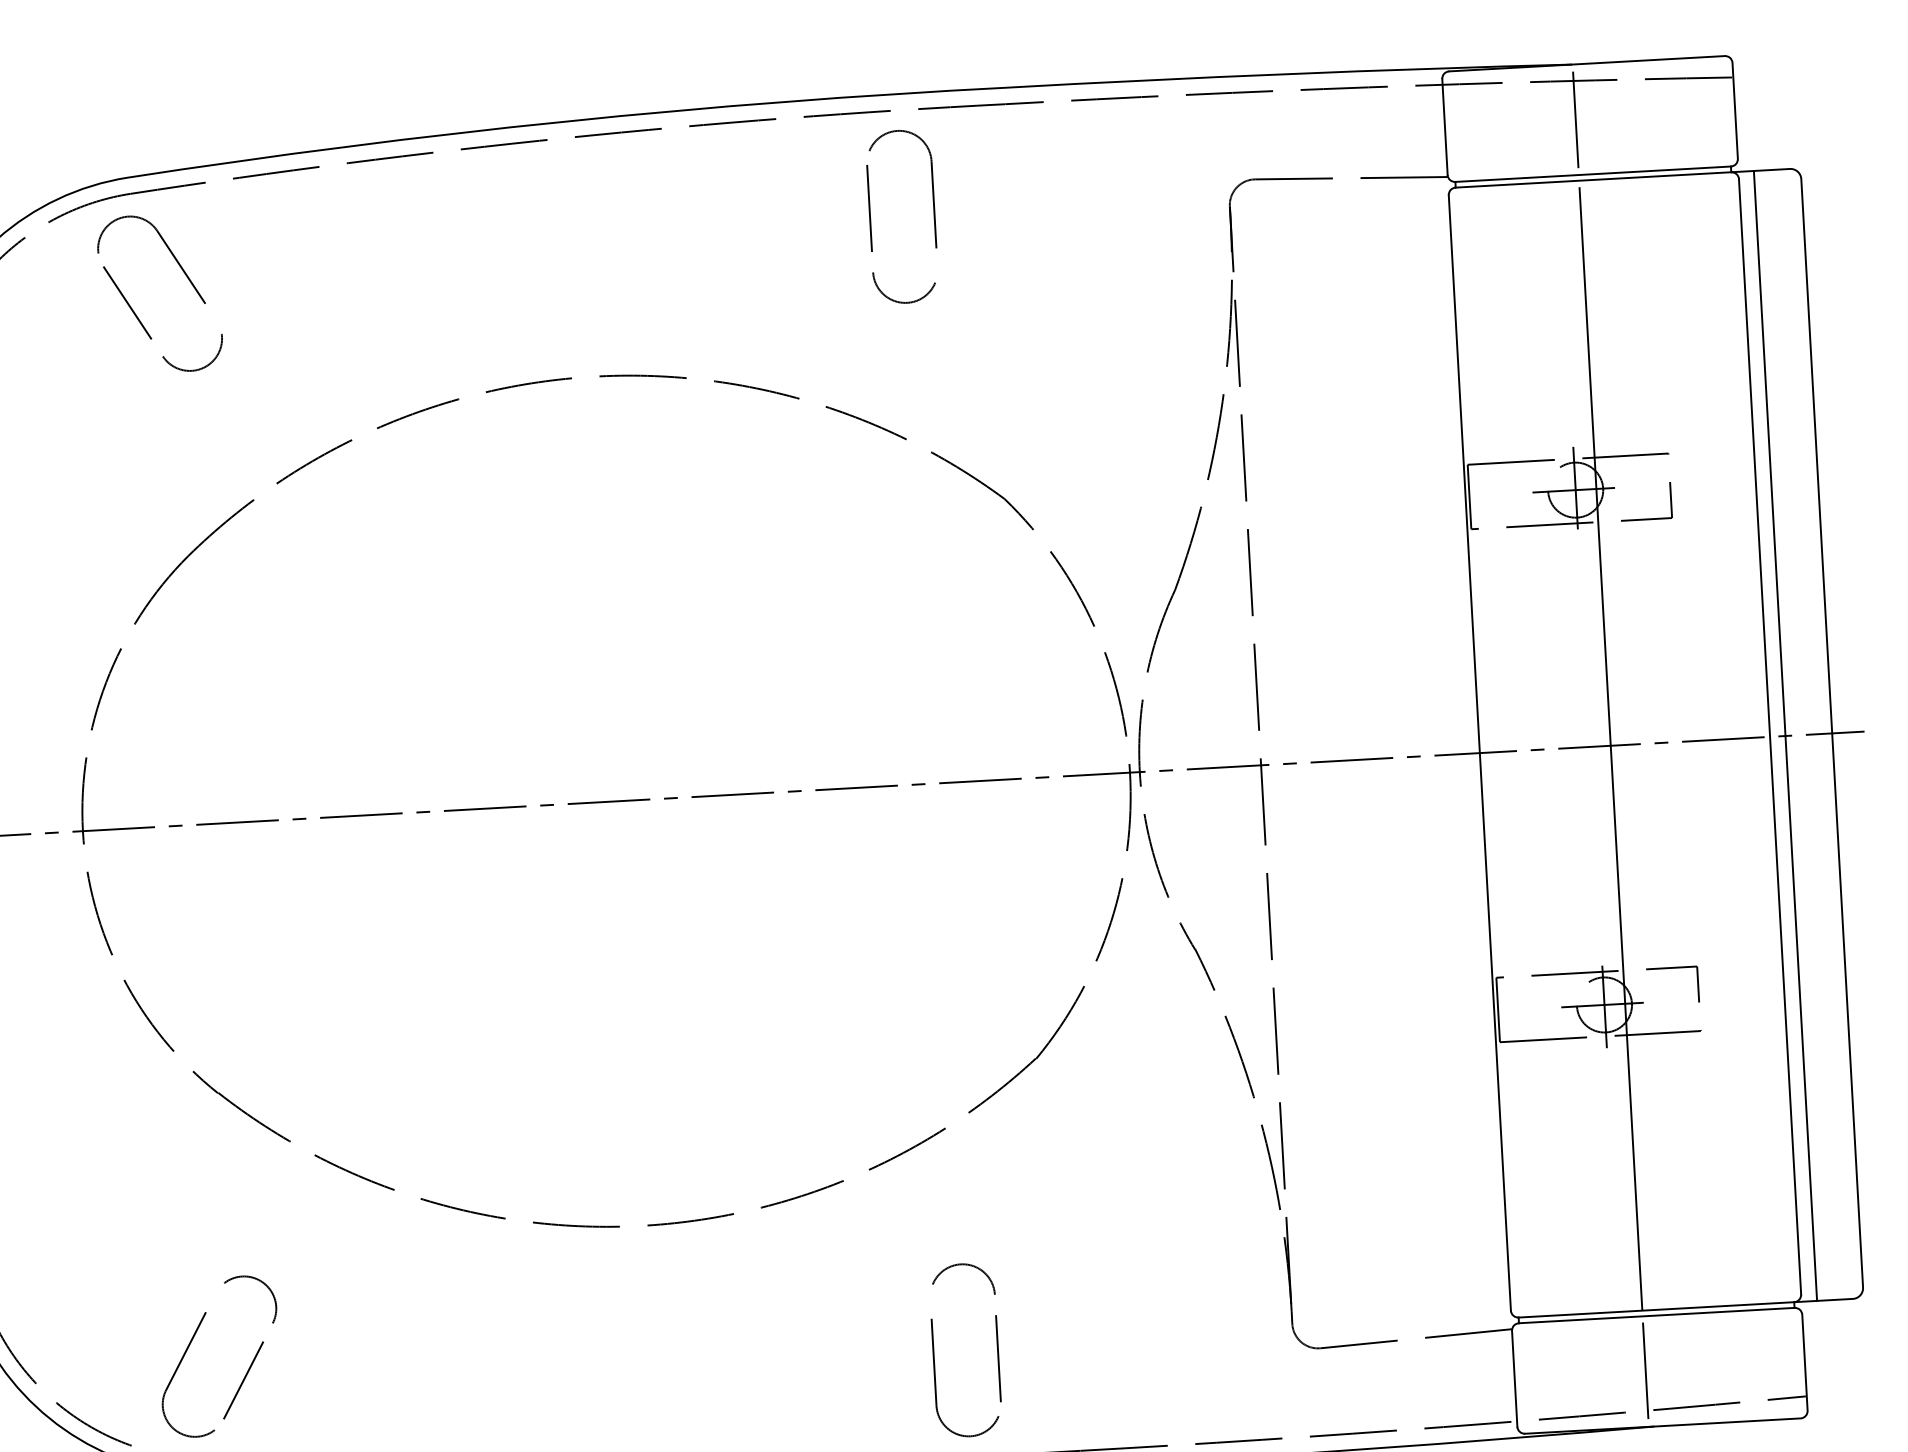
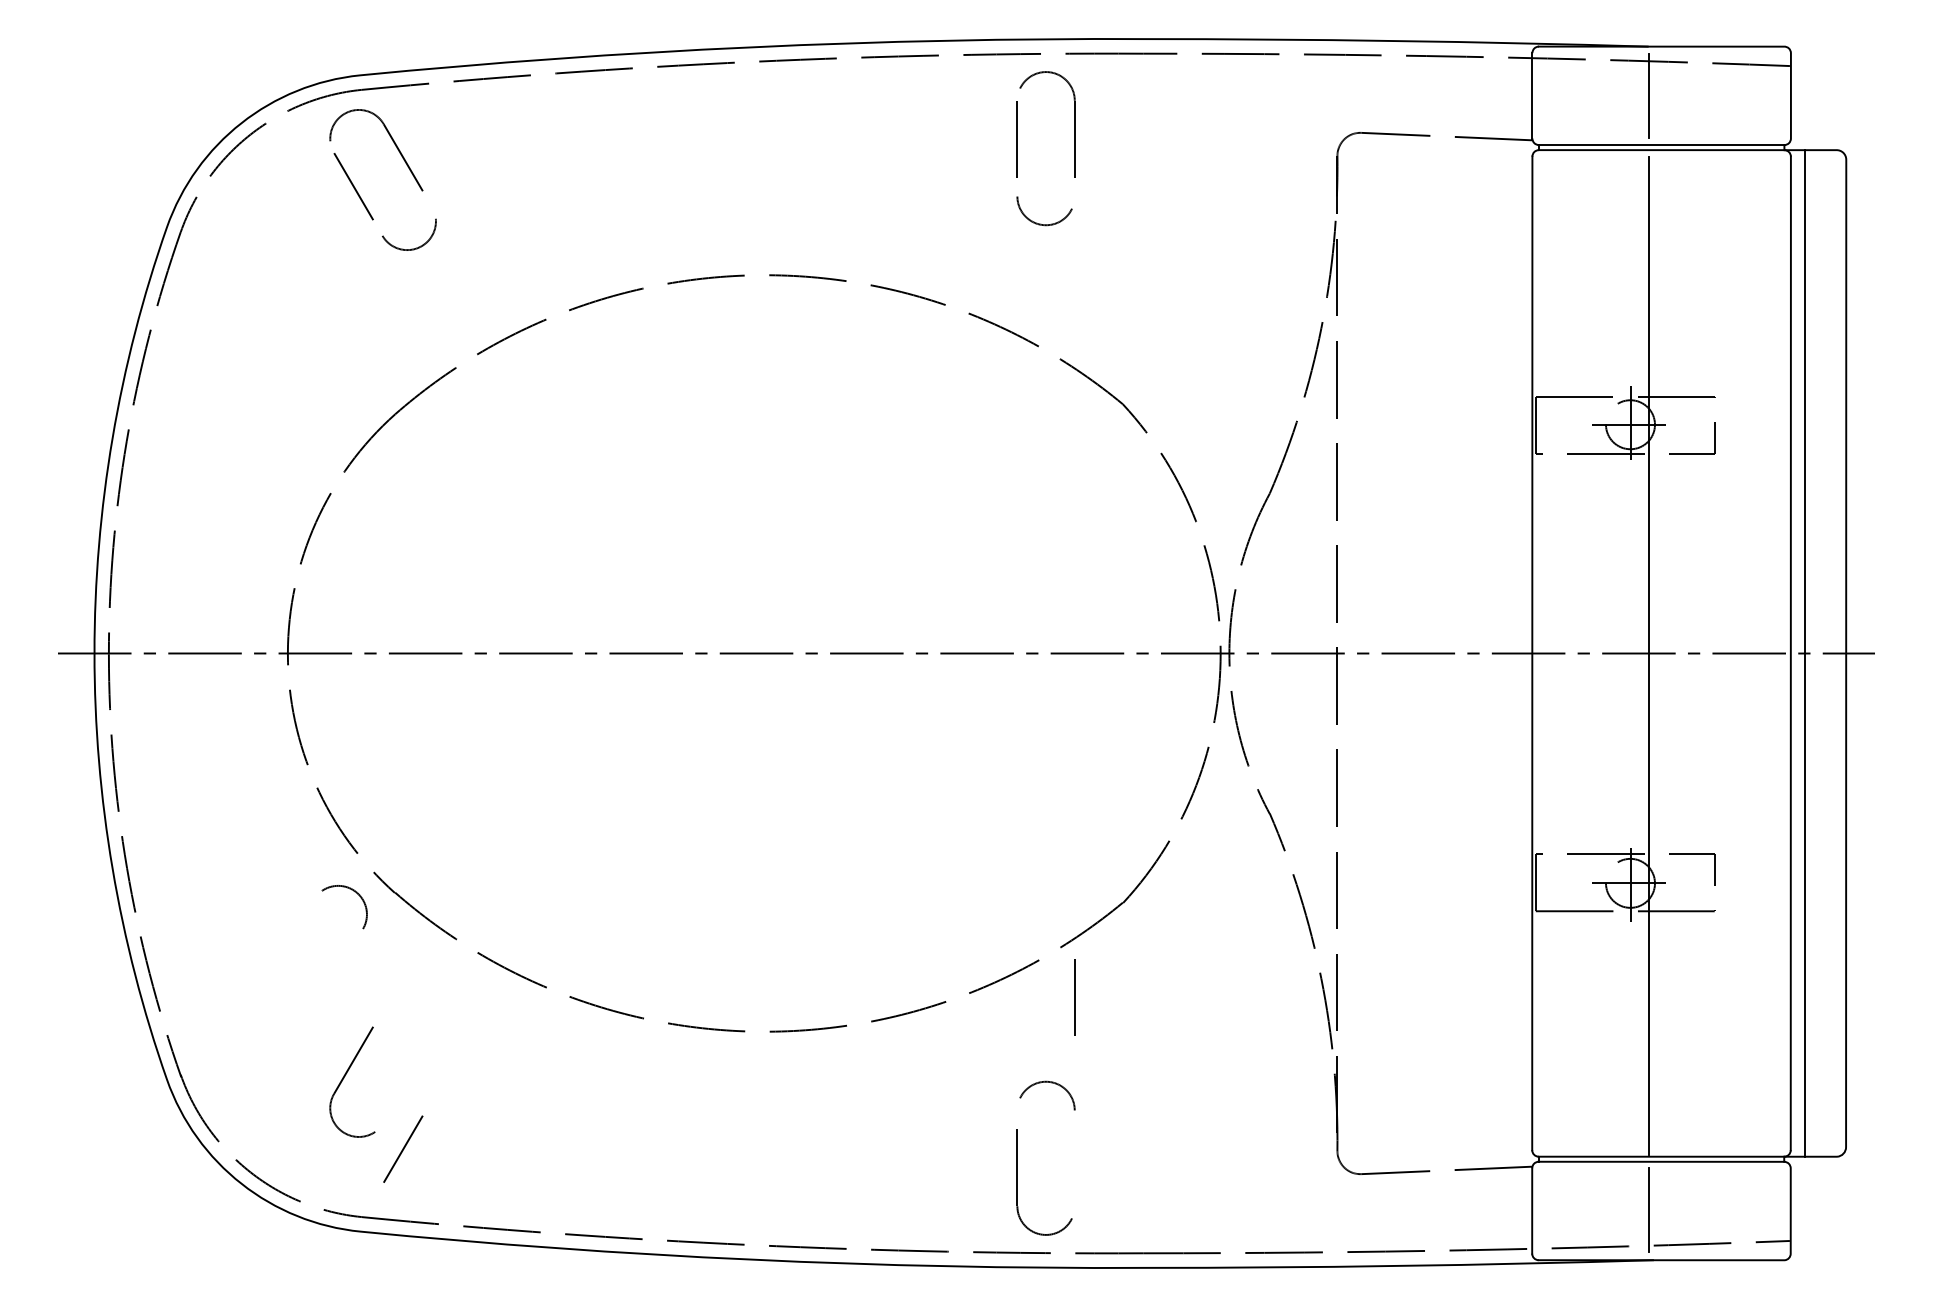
arc: (260, 1282) -> (354, 892), moved
line: (998, 1358) -> (1074, 997), moved
part: (176, 1372) -> (344, 1078), moved

